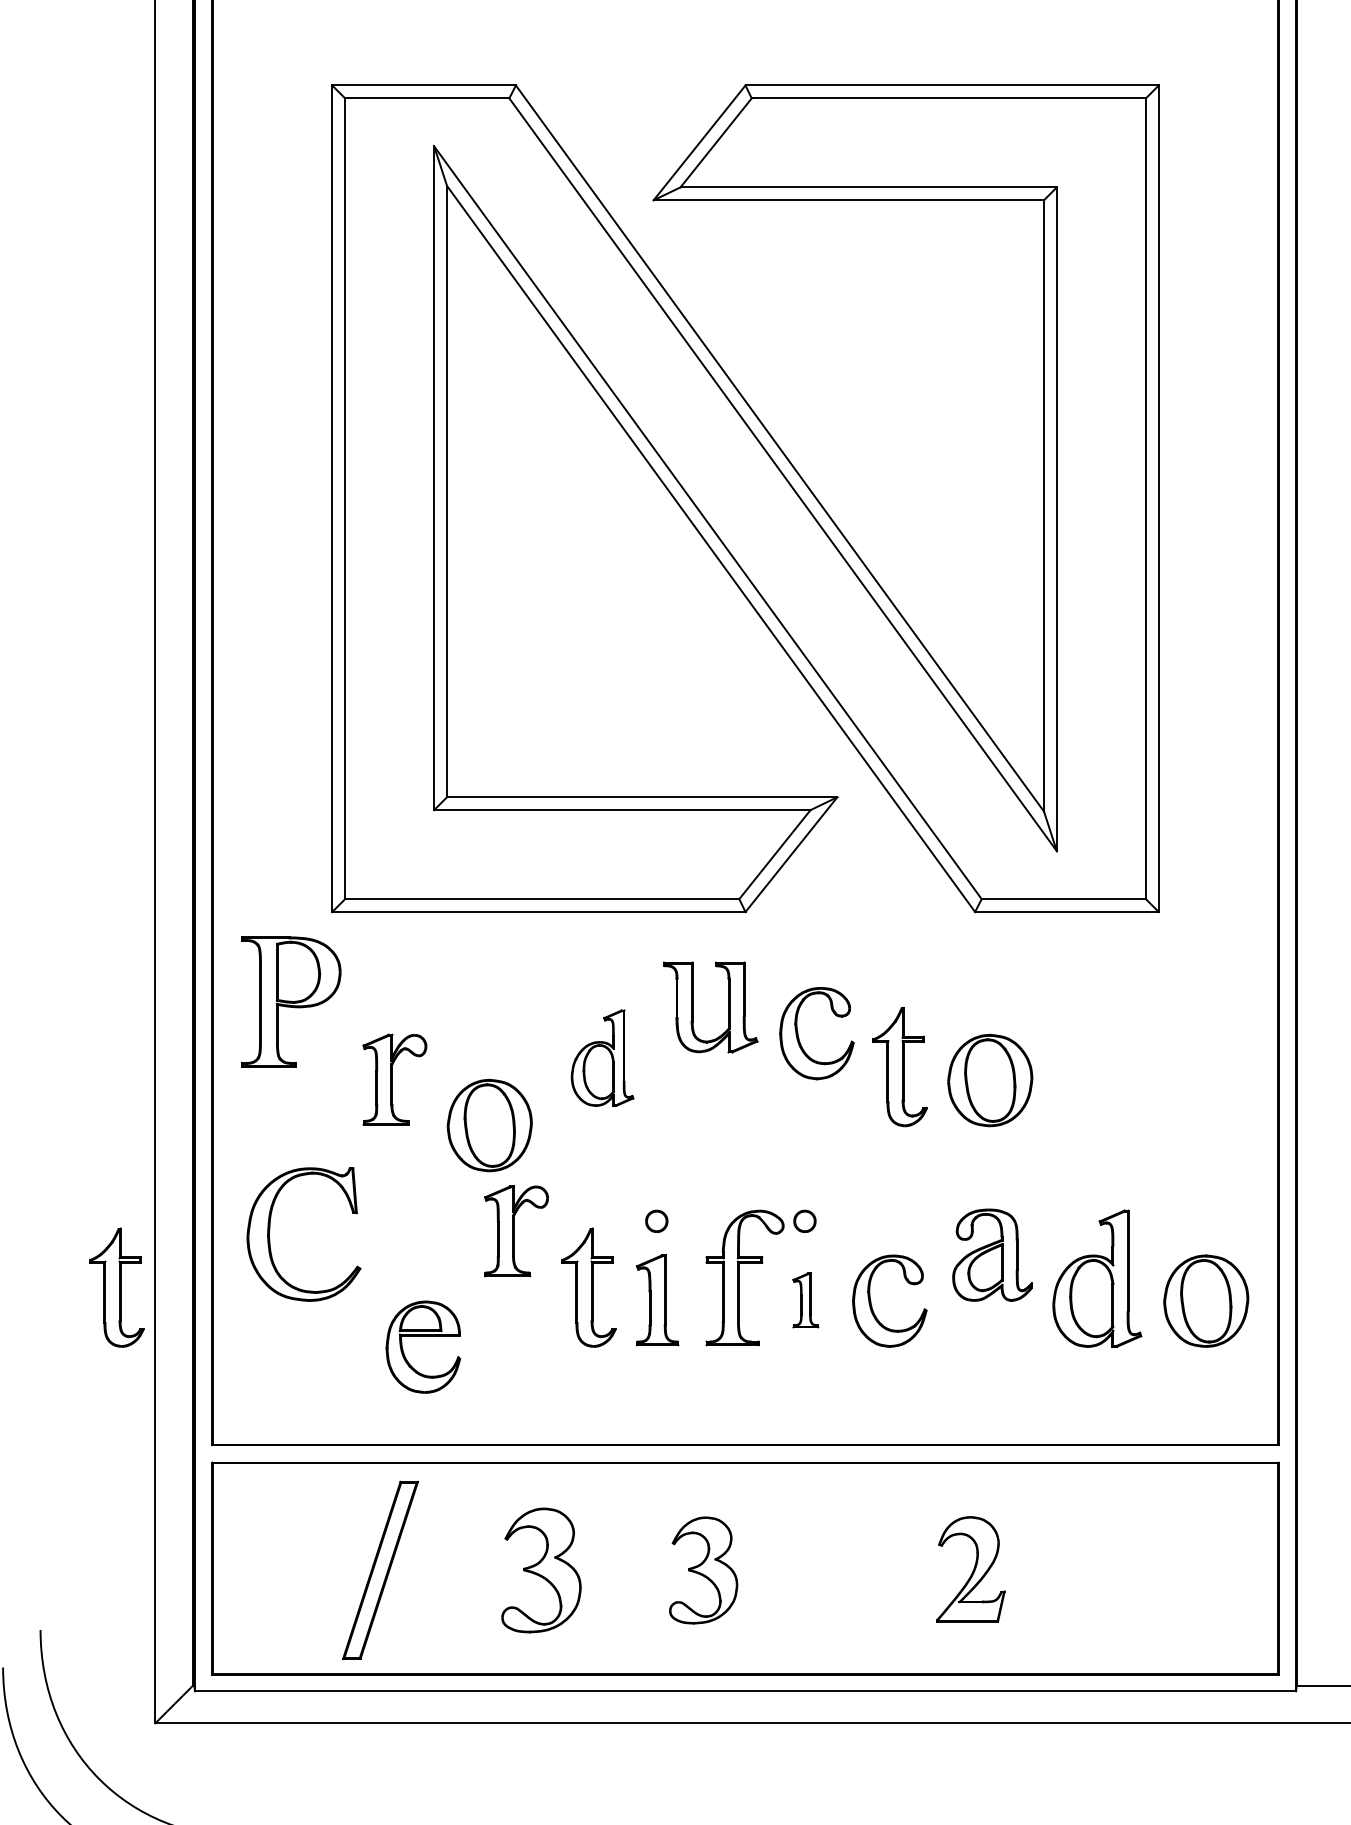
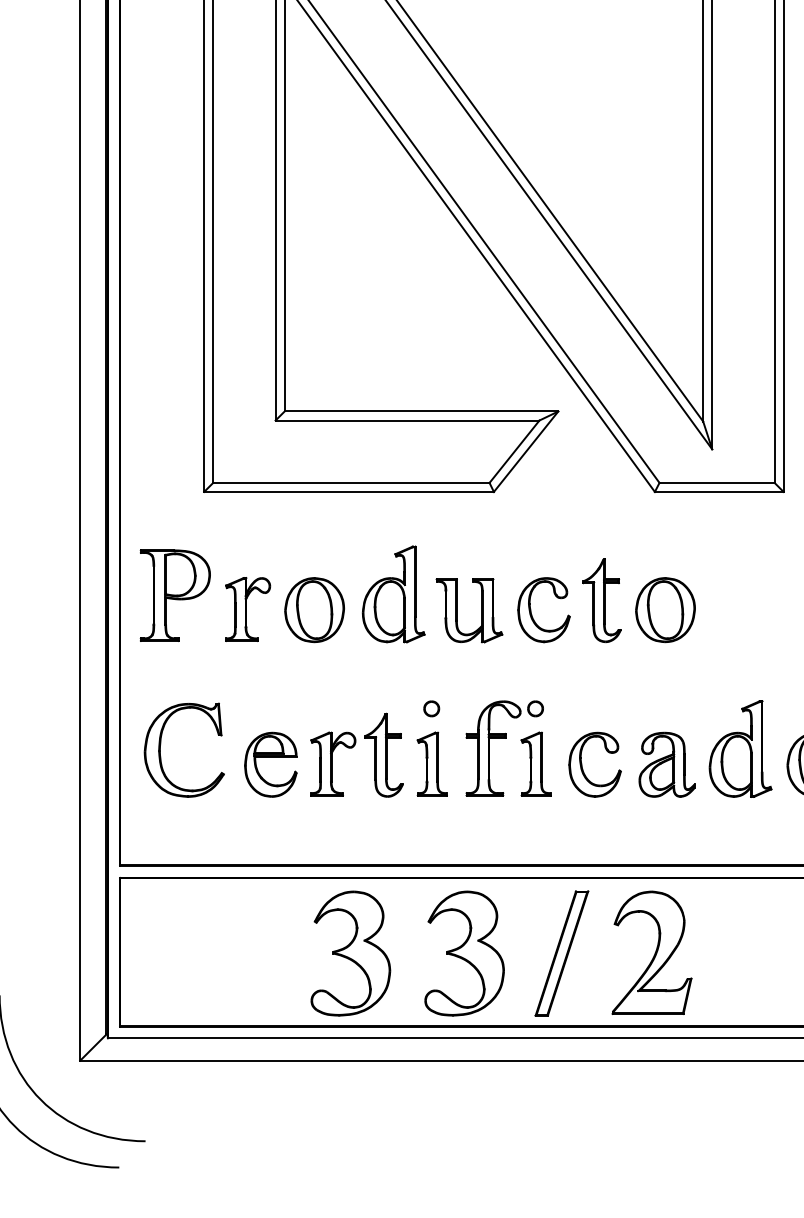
part: (291, 1001) -> (175, 595), moved
part: (693, 1007) -> (457, 610), moved
part: (799, 1037) -> (531, 612), moved
part: (602, 1058) -> (393, 594), size x1.43
part: (489, 1125) -> (314, 610), moved
part: (270, 1230) -> (160, 747), moved
part: (516, 1231) -> (333, 764), moved
part: (992, 1254) -> (667, 764), moved
part: (116, 1287) -> (52, 755), removed
part: (805, 1300) -> (535, 764), size x1.67
part: (423, 1336) -> (270, 757), moved
part: (380, 1569) -> (561, 952), moved
part: (970, 1569) -> (651, 952), size x1.67
part: (541, 1570) -> (350, 953), size x1.43
part: (703, 1570) -> (464, 953), size x1.67

